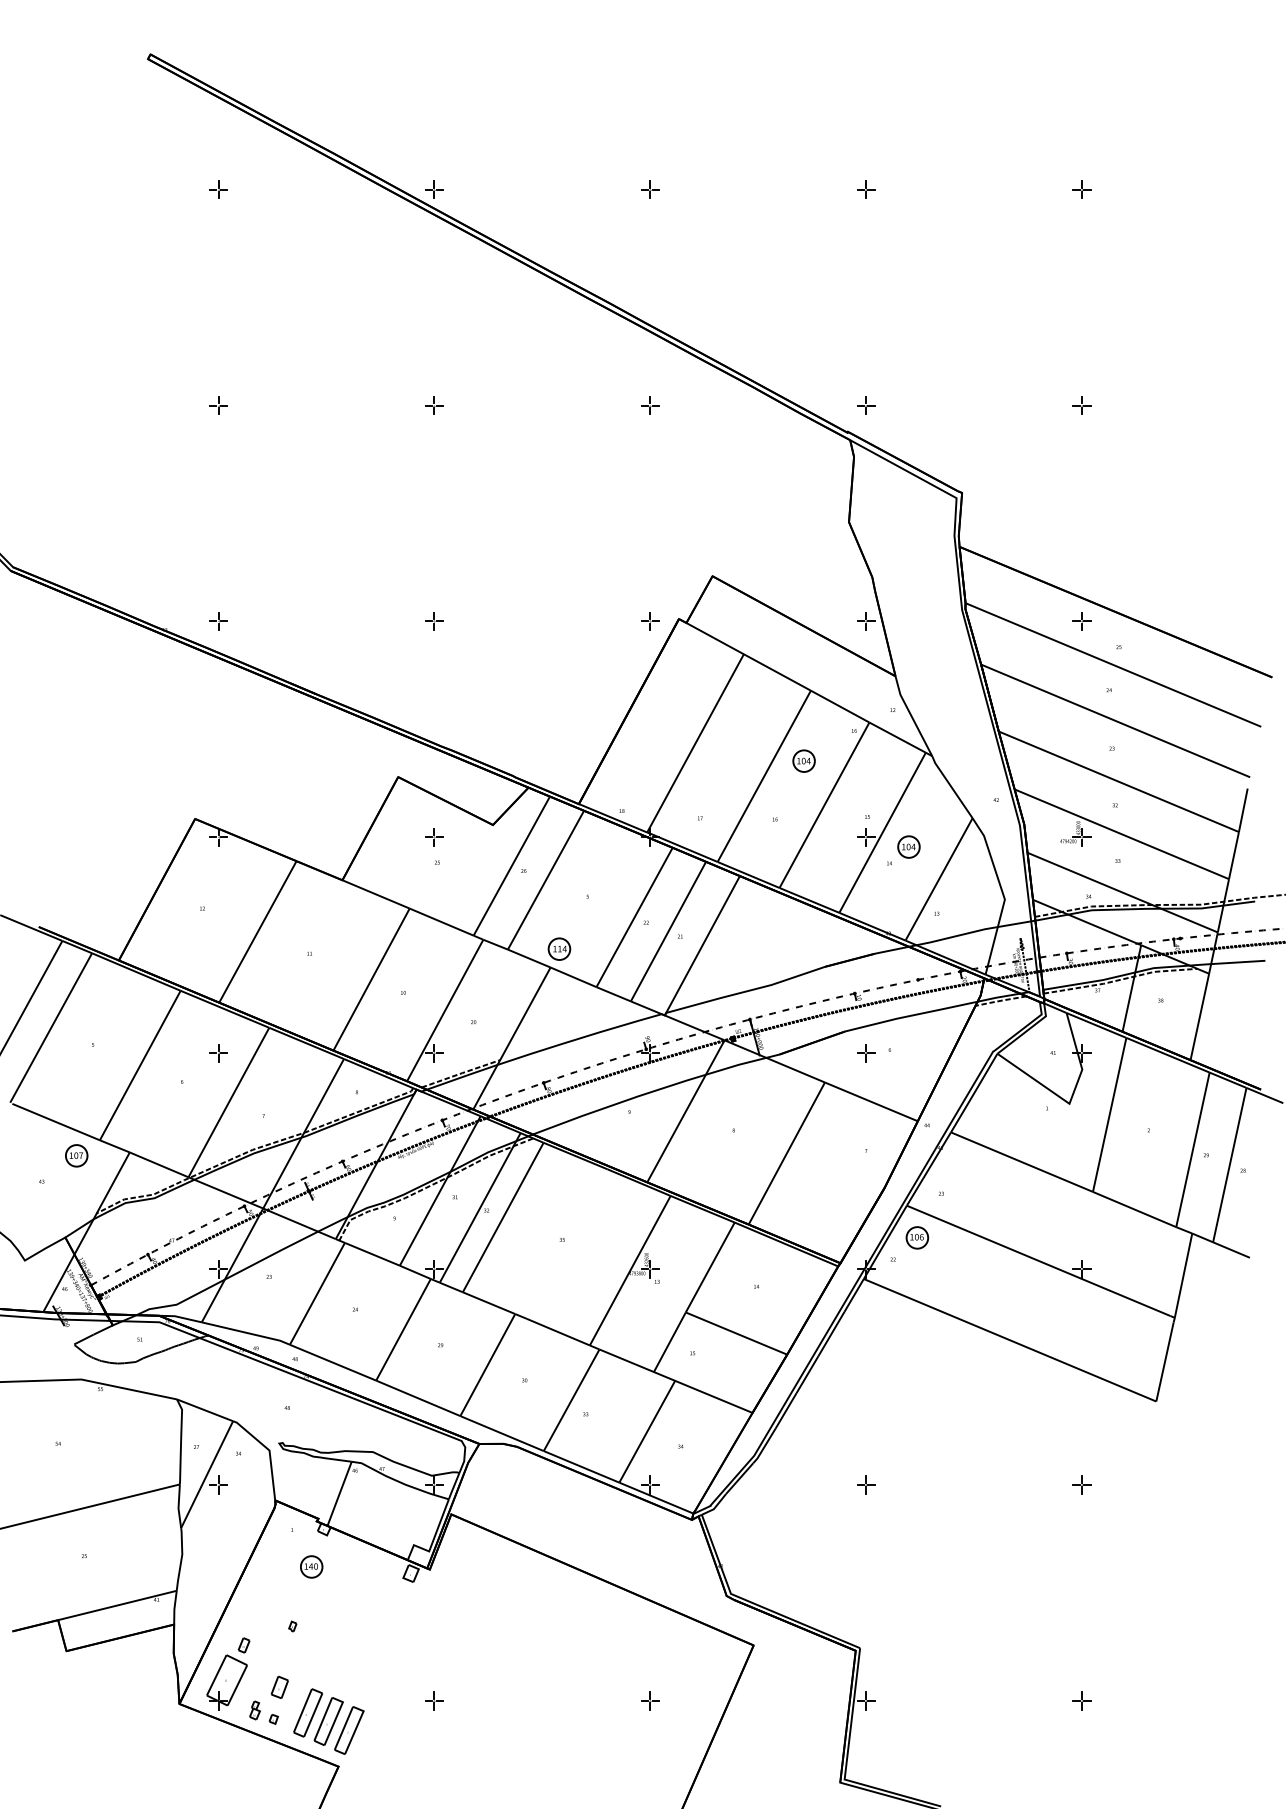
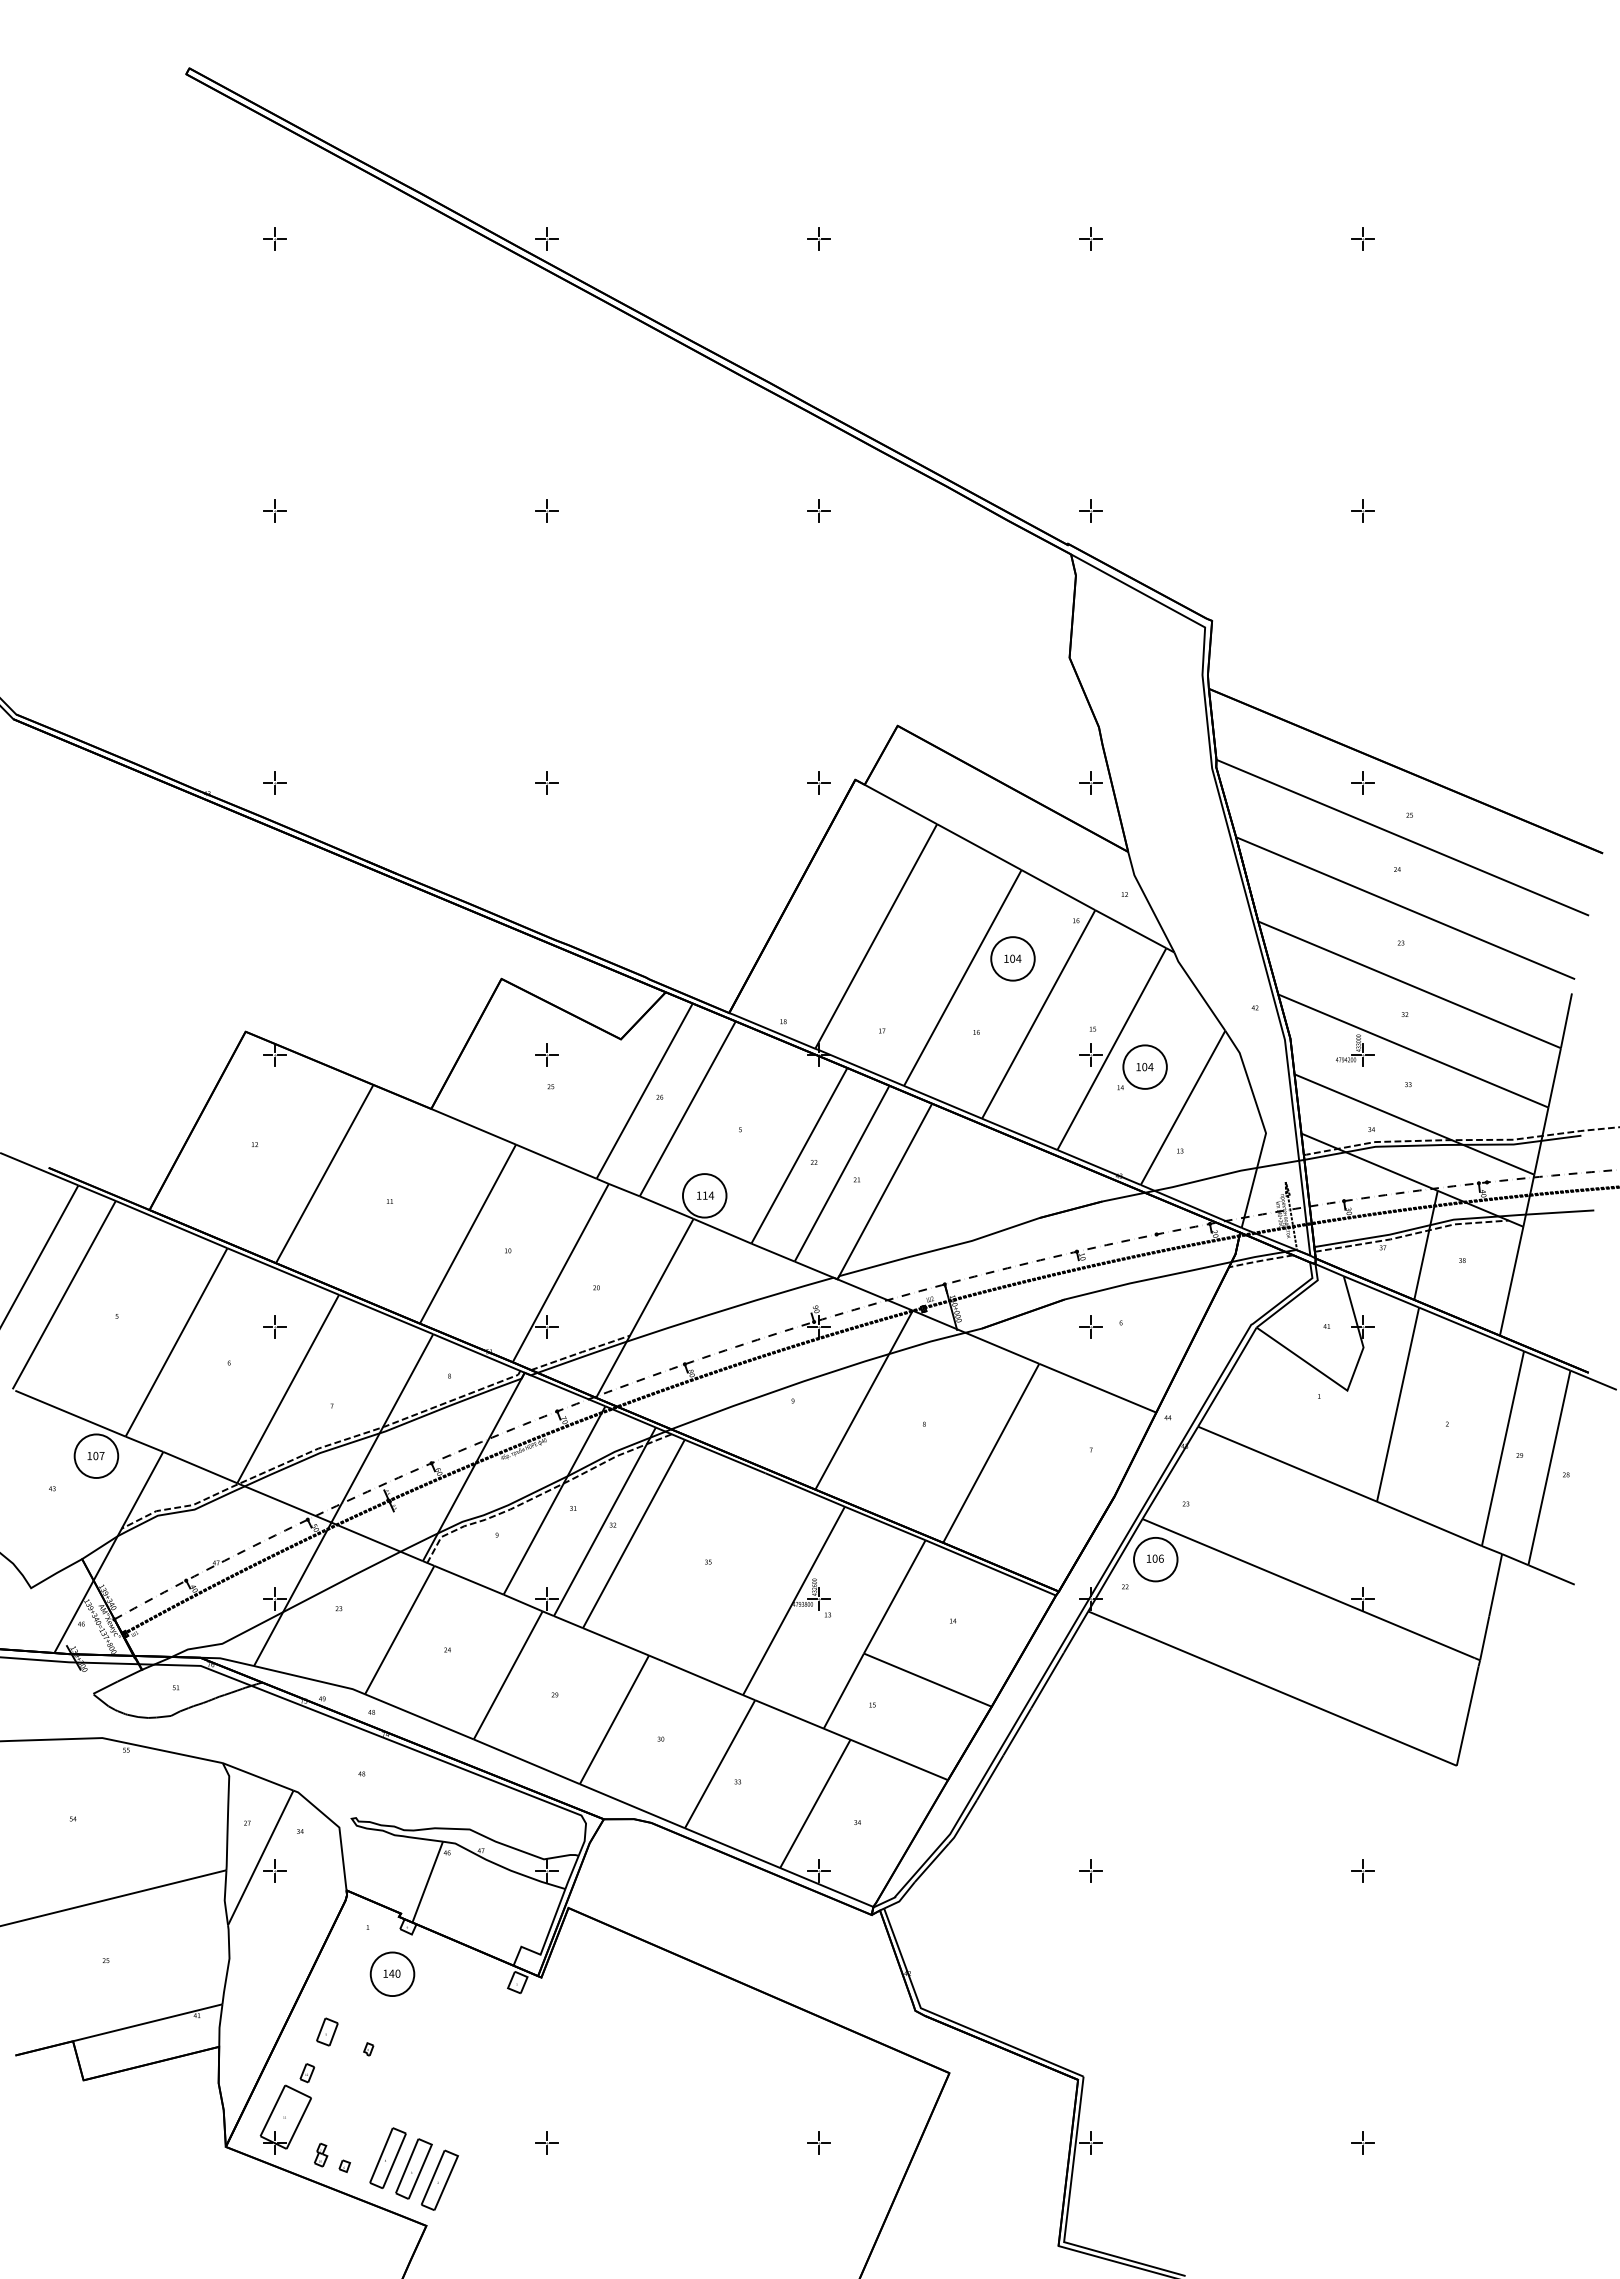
circle: (803, 760) -> (1012, 958), size x1.6
circle: (908, 846) -> (1144, 1066), size x1.6
circle: (559, 948) -> (704, 1195), size x1.6
circle: (76, 1155) -> (96, 1455), size x1.6
circle: (917, 1237) -> (1155, 1559), size x1.6
circle: (311, 1566) -> (392, 1973), size x1.6
part: (279, 1686) -> (327, 2031), moved

